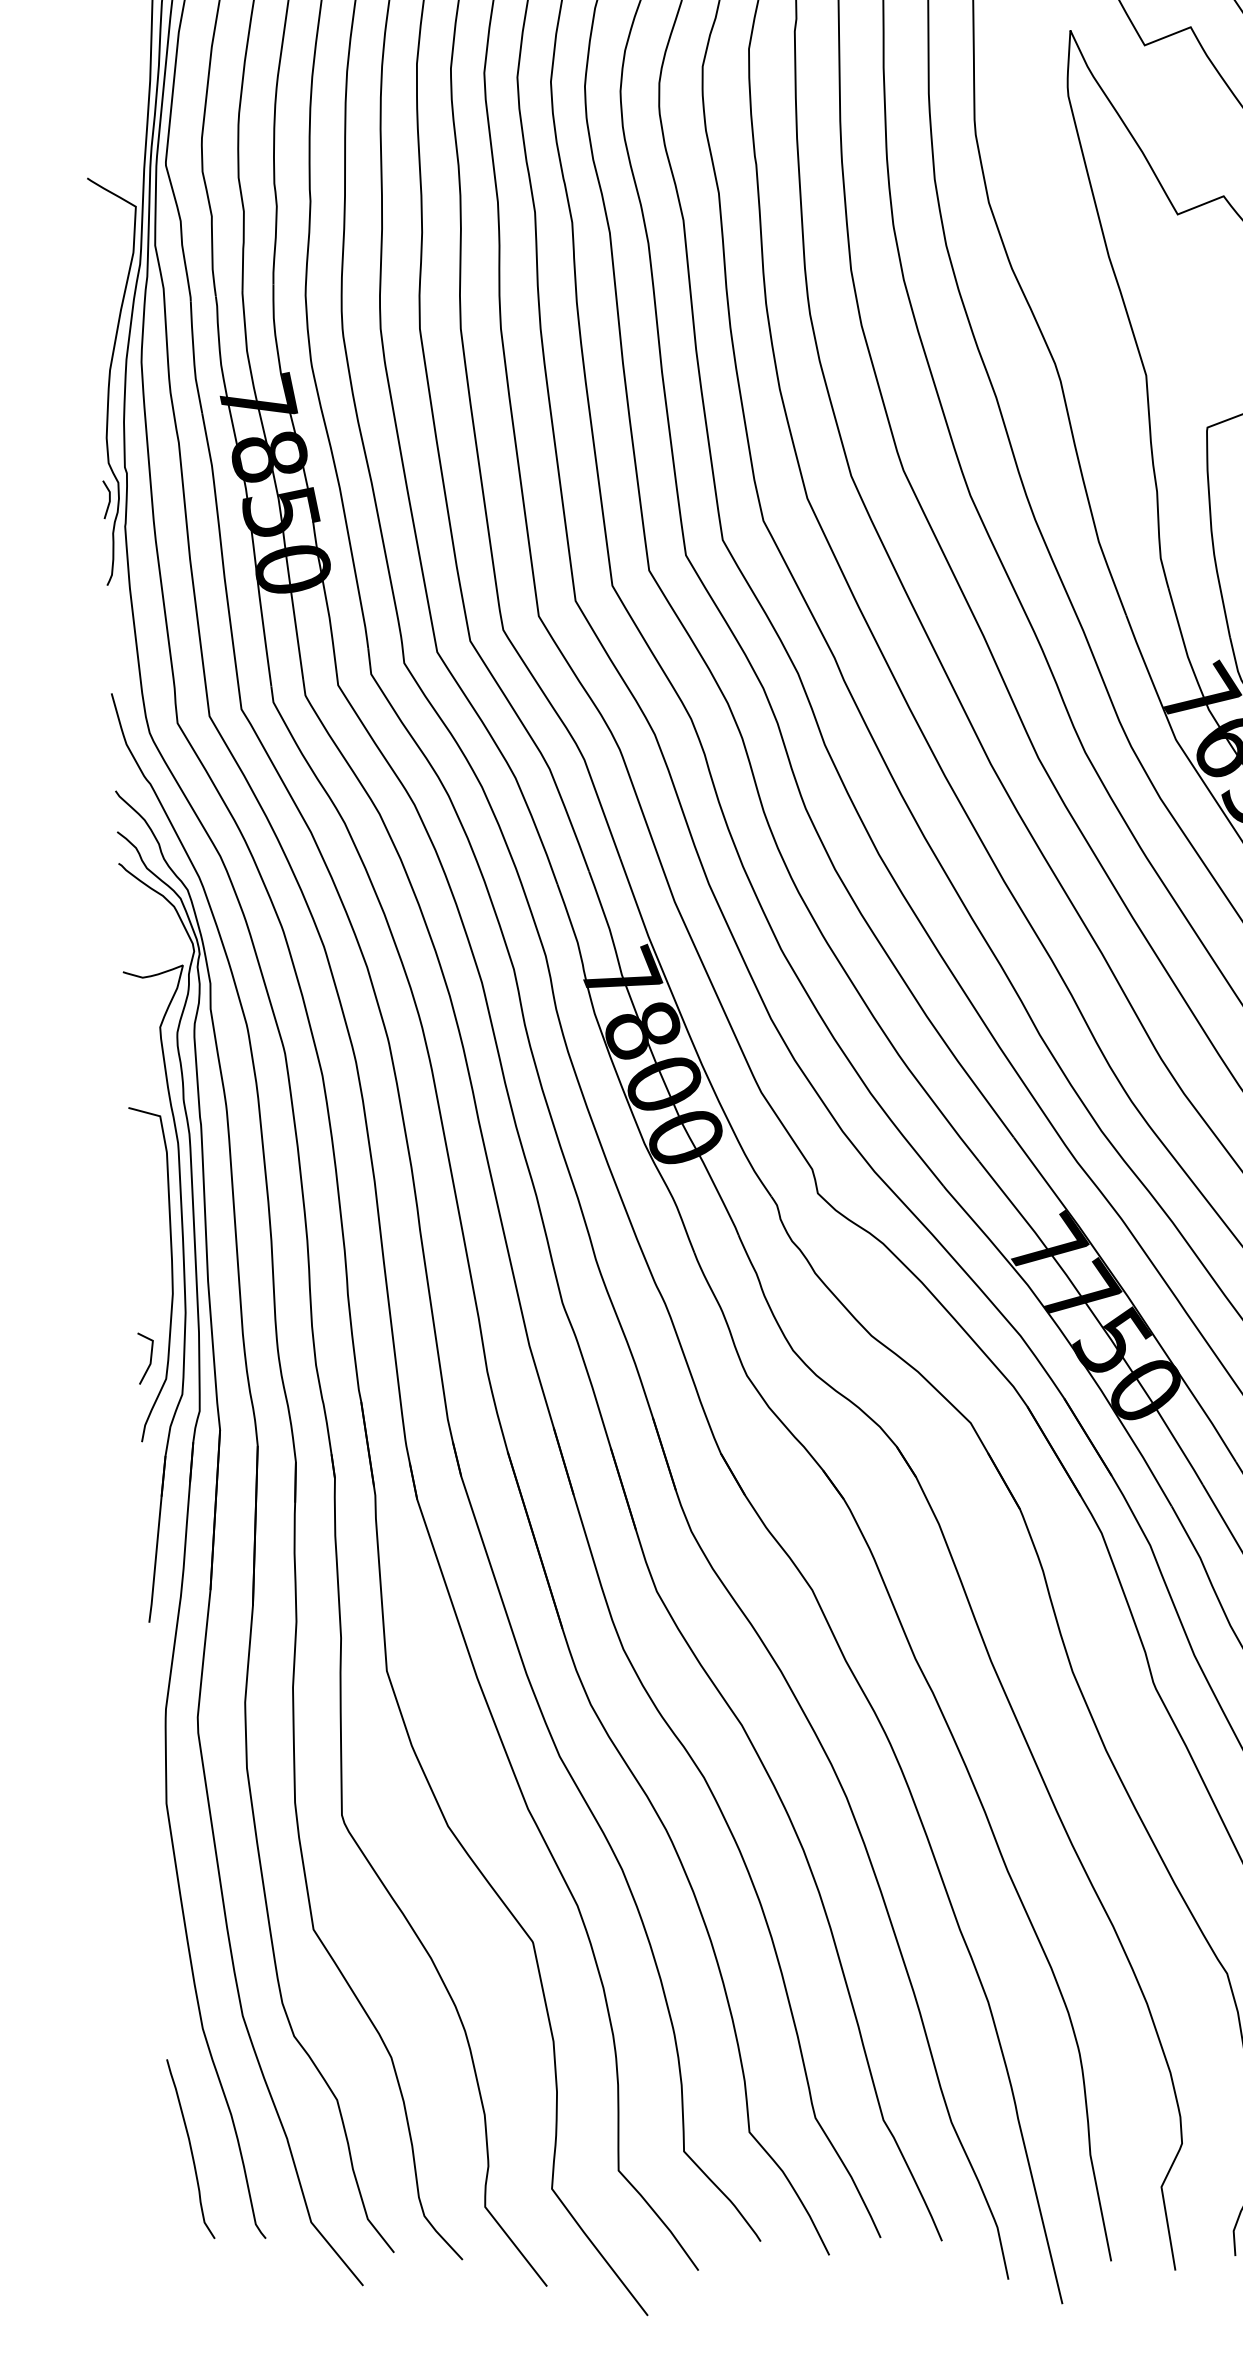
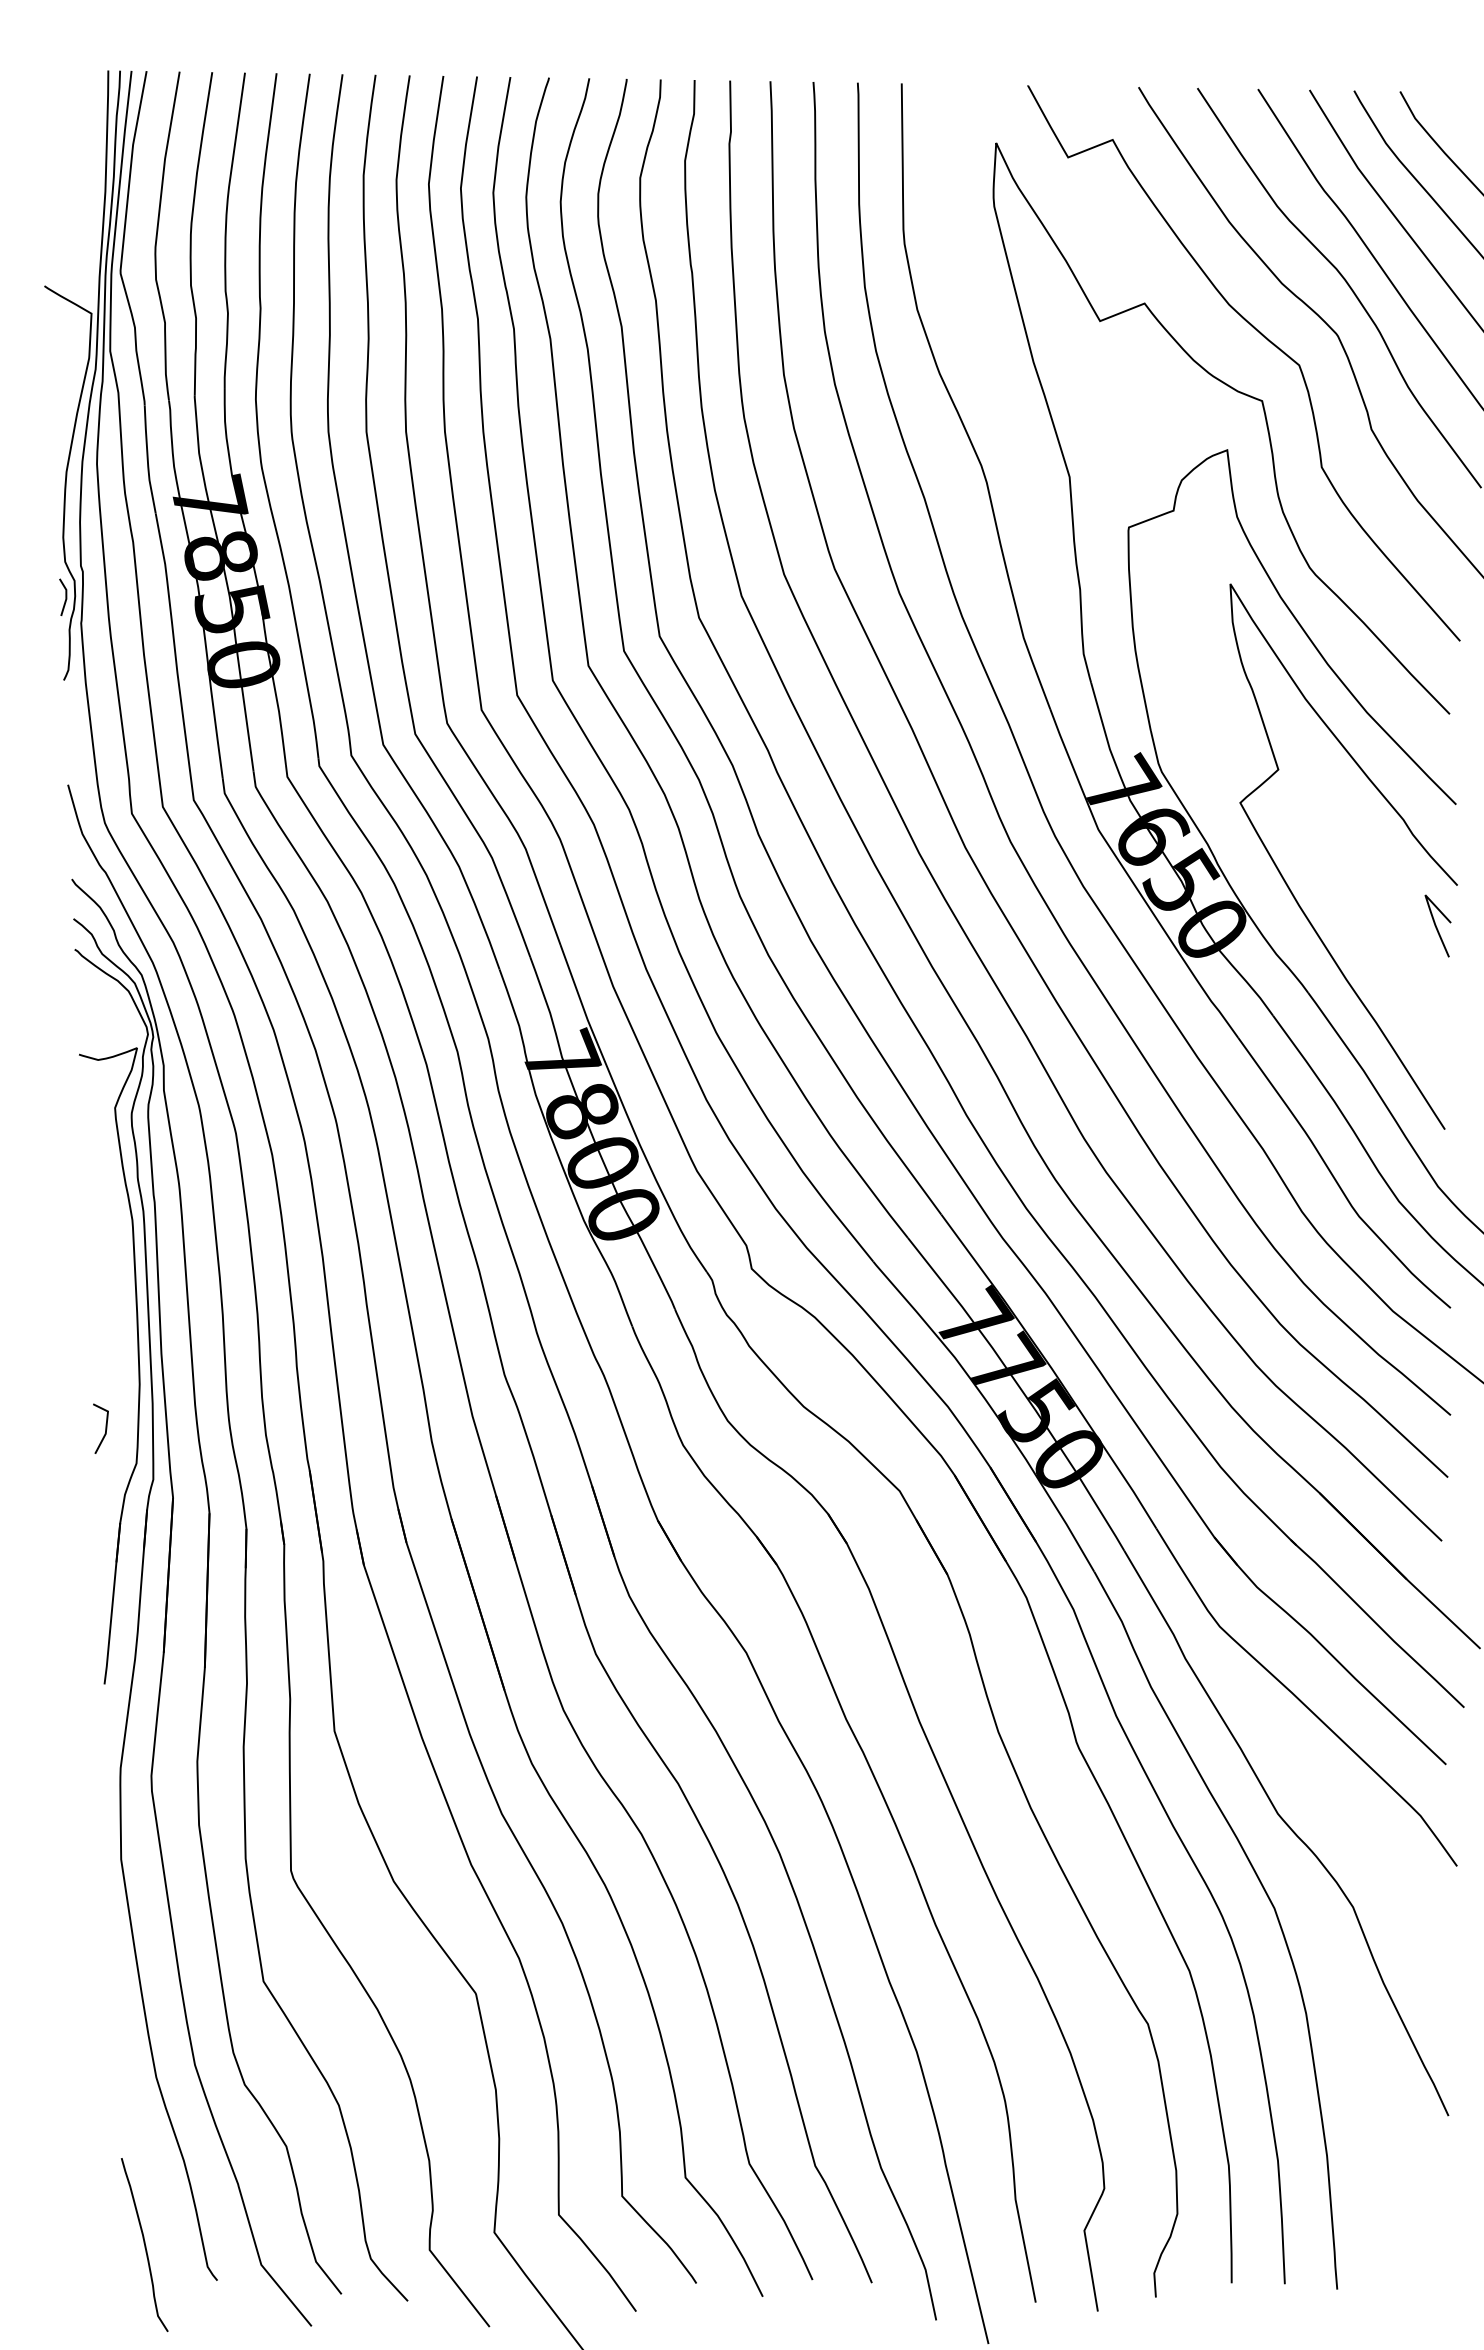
curve: (170, 1271) -> (125, 1344), removed
curve: (190, 2149) -> (144, 2245), moved

